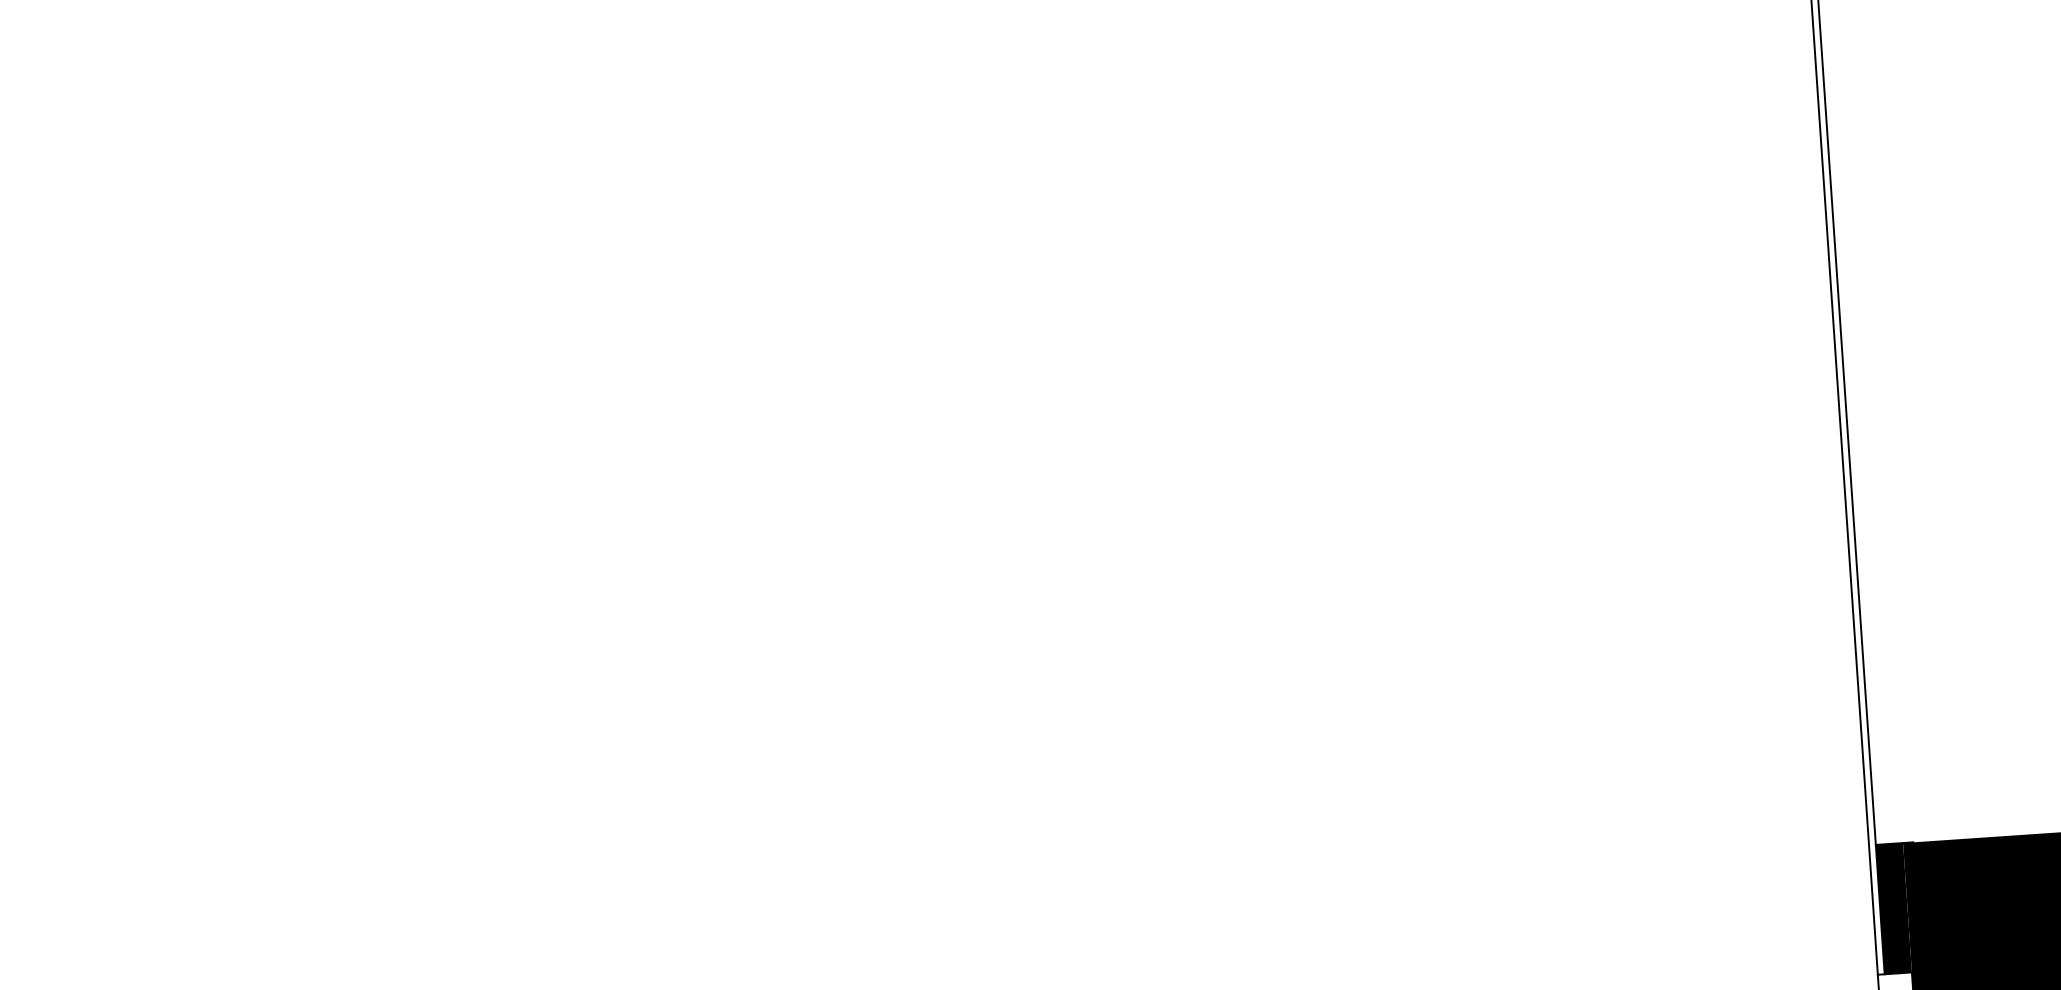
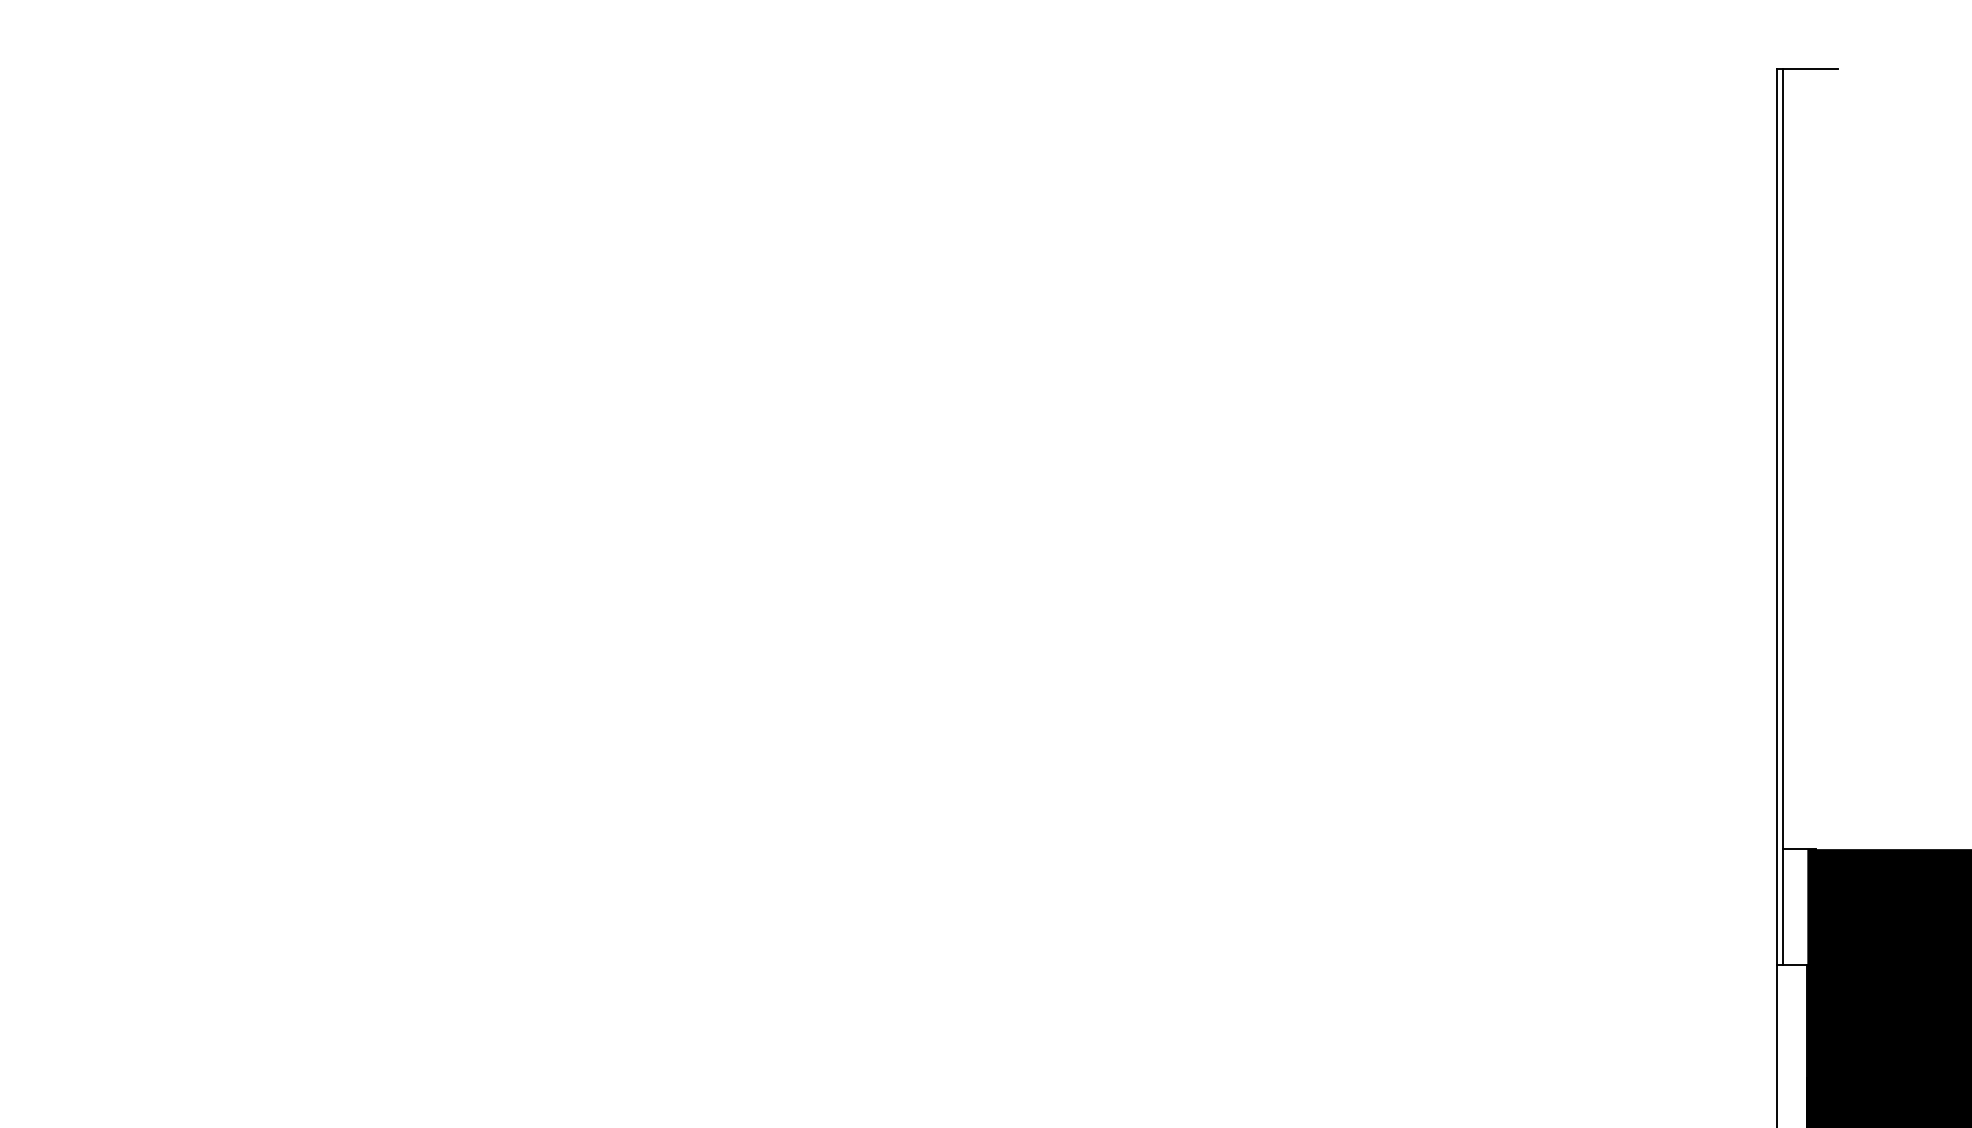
fill: (1894, 908) -> (1795, 906), removed

